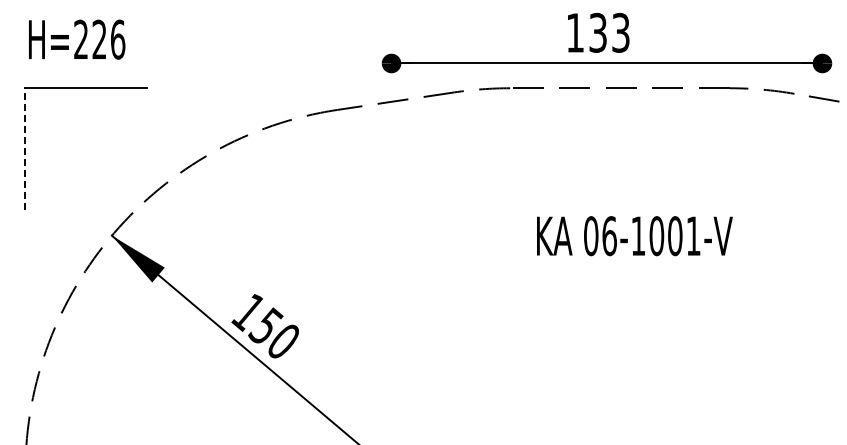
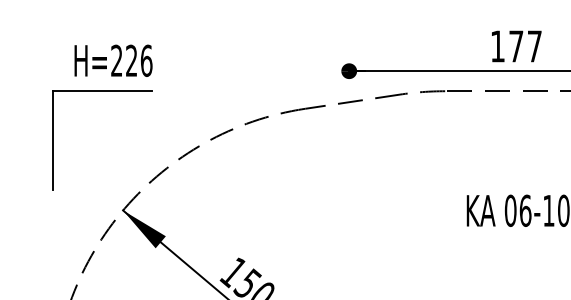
text: (609, 32) -> (525, 46), 133 -> 177
text: (77, 39) -> (113, 60), moved
line: (25, 148) -> (53, 139), dashed -> solid

